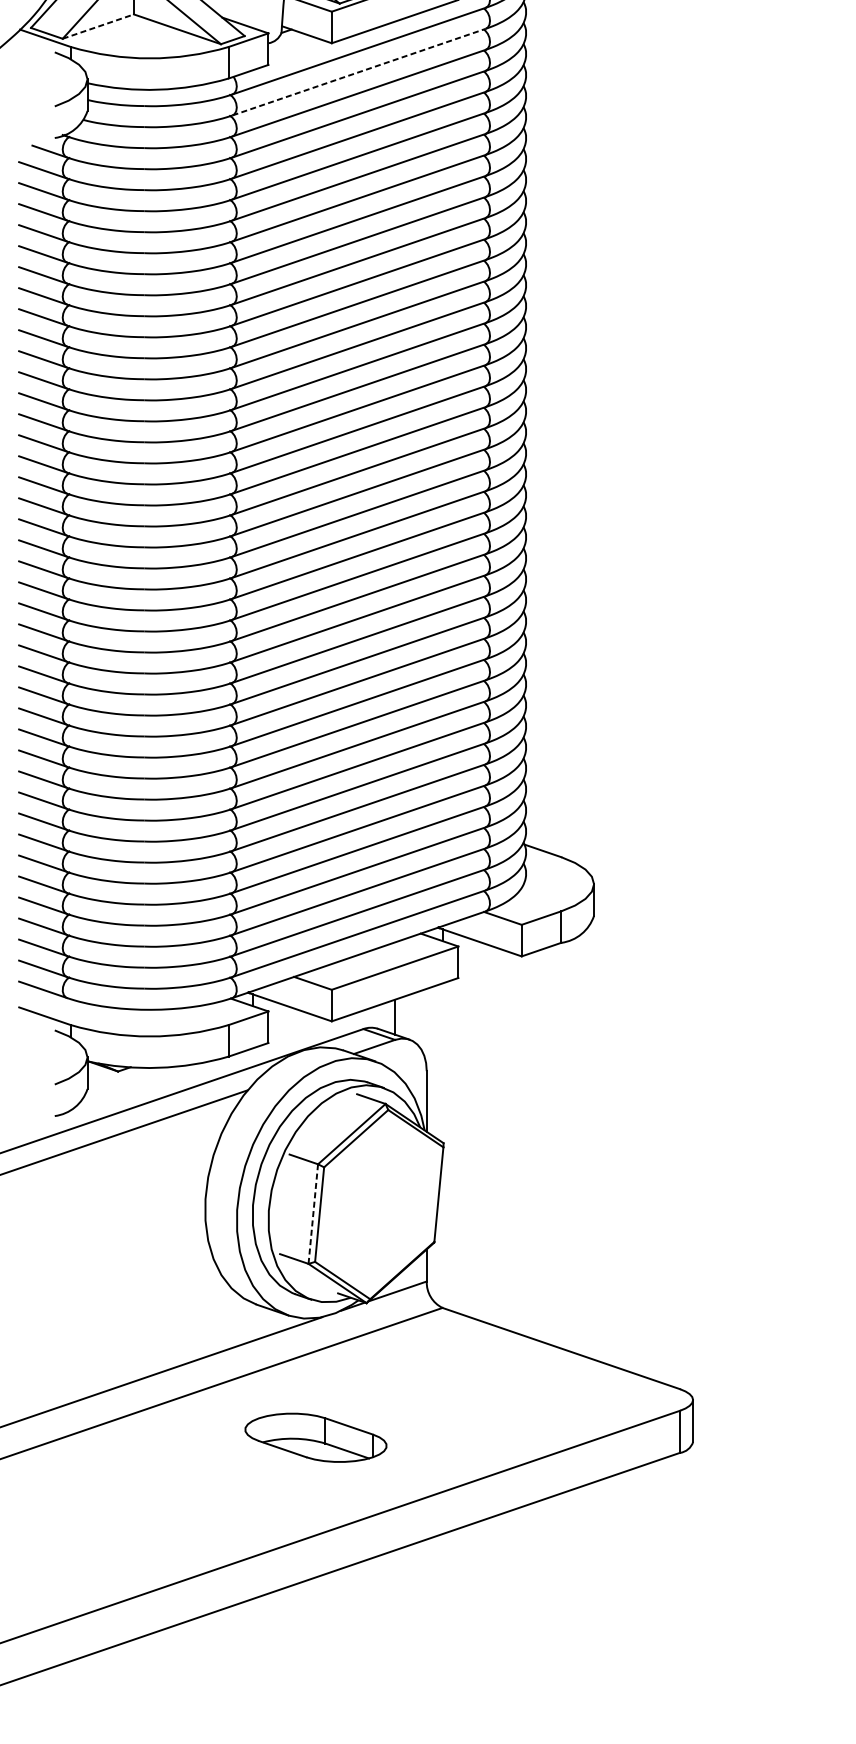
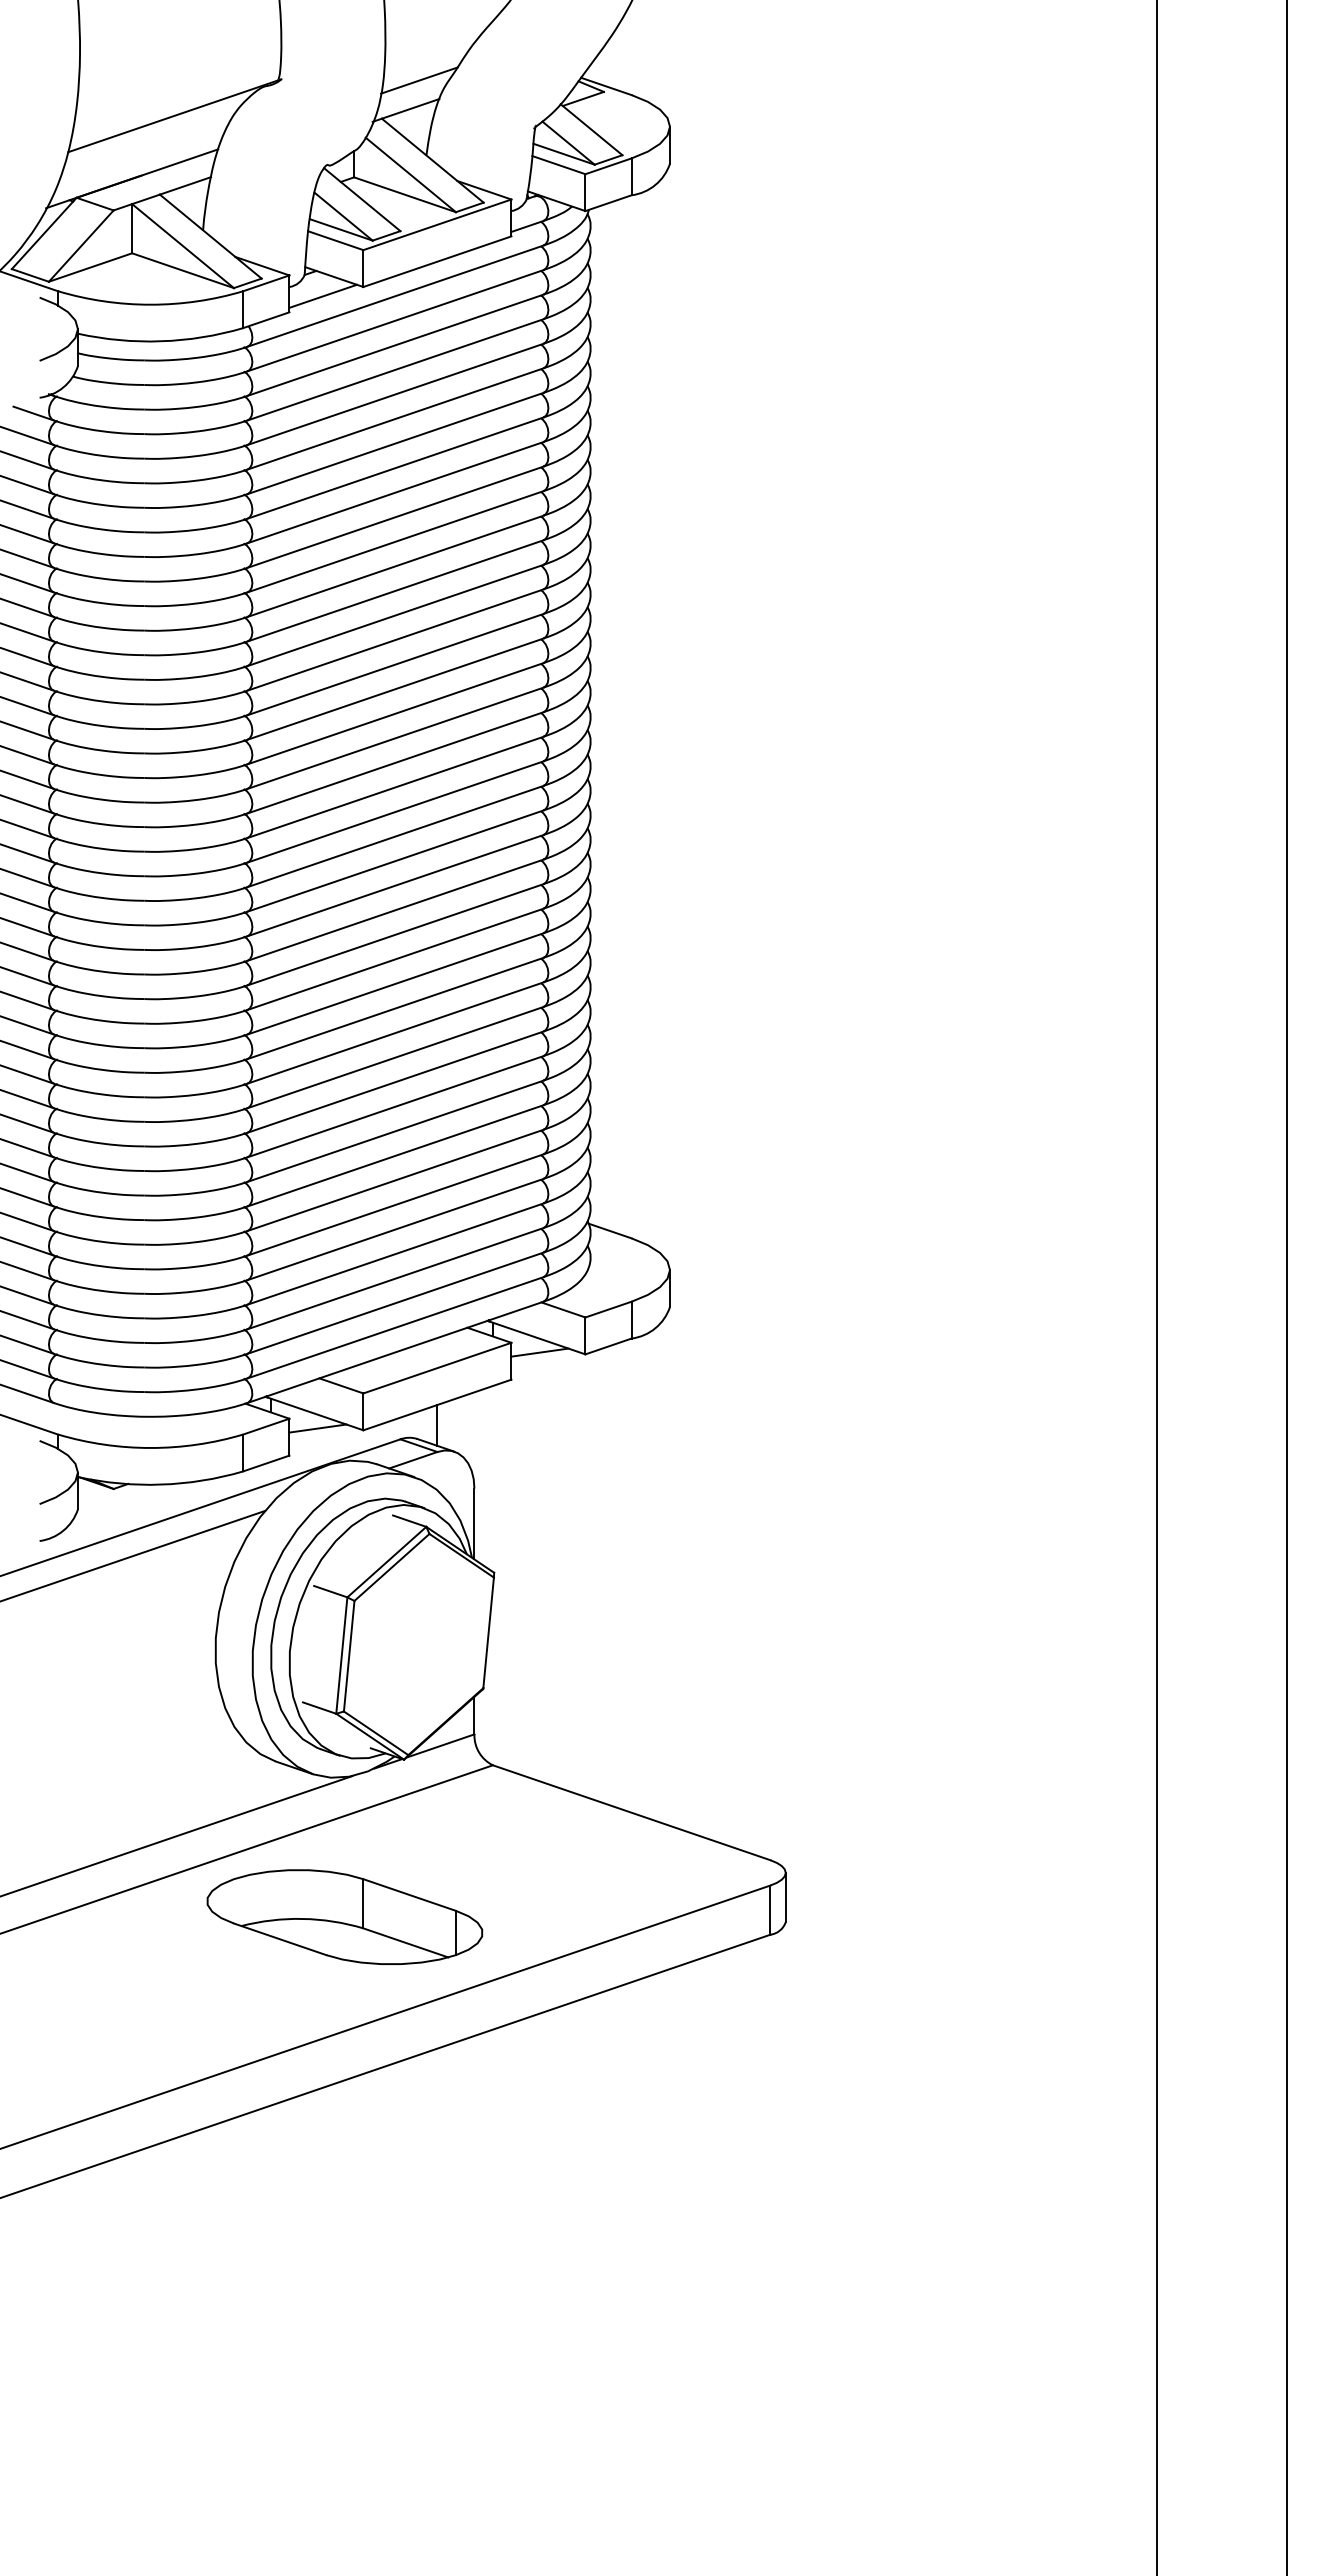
line: (98, 26) -> (90, 267), dashed -> solid
line: (296, 50) -> (322, 295), added
line: (359, 71) -> (395, 320), dashed -> solid
line: (482, 954) -> (539, 1352), added
line: (292, 1019) -> (317, 1428), added
line: (313, 1214) -> (341, 1655), dashed -> solid
part: (315, 1437) -> (344, 1916), size x1.67

